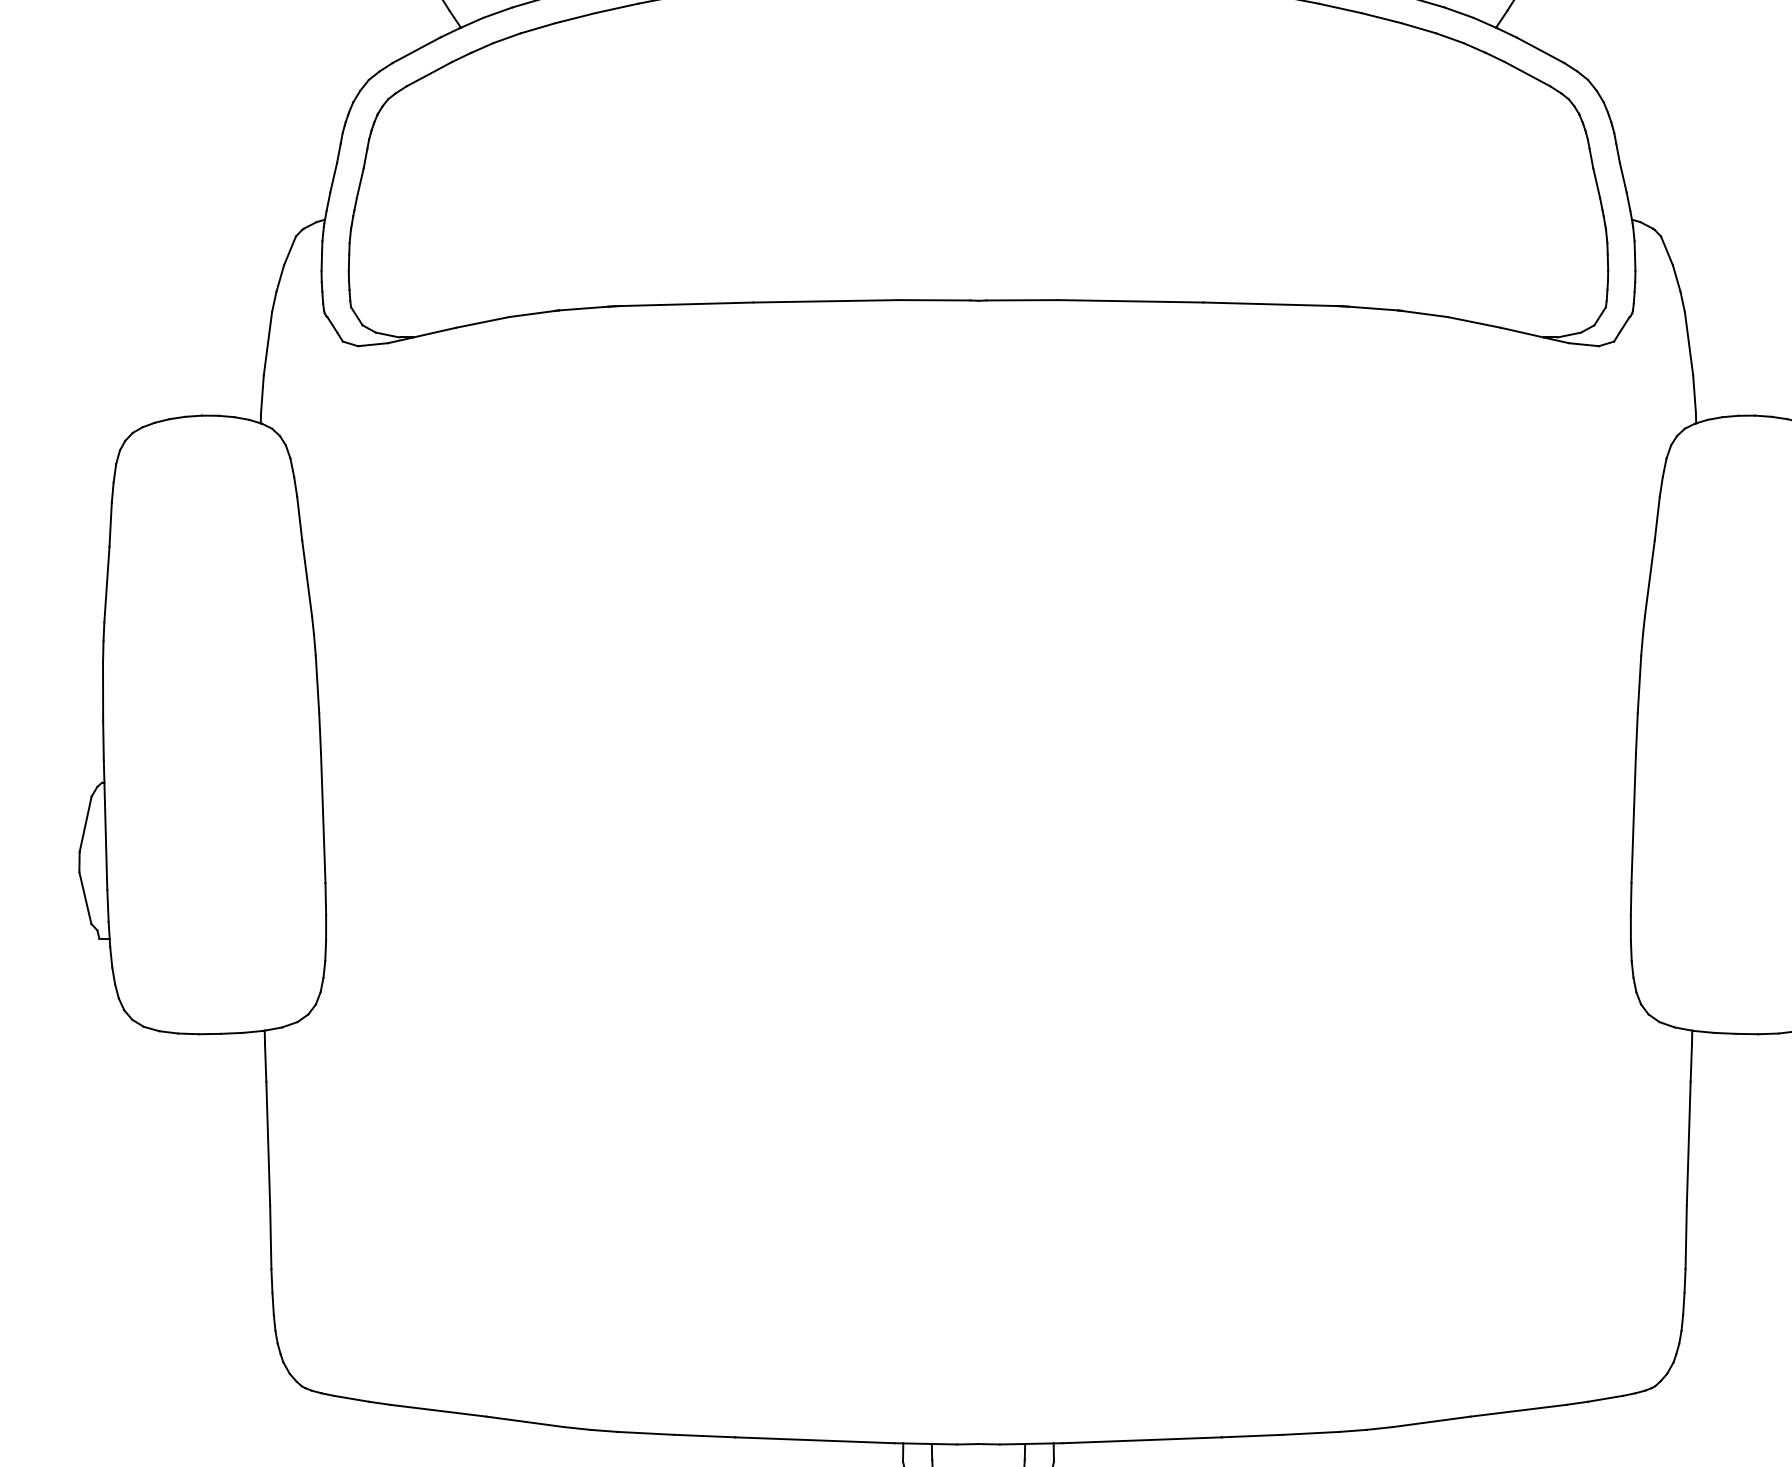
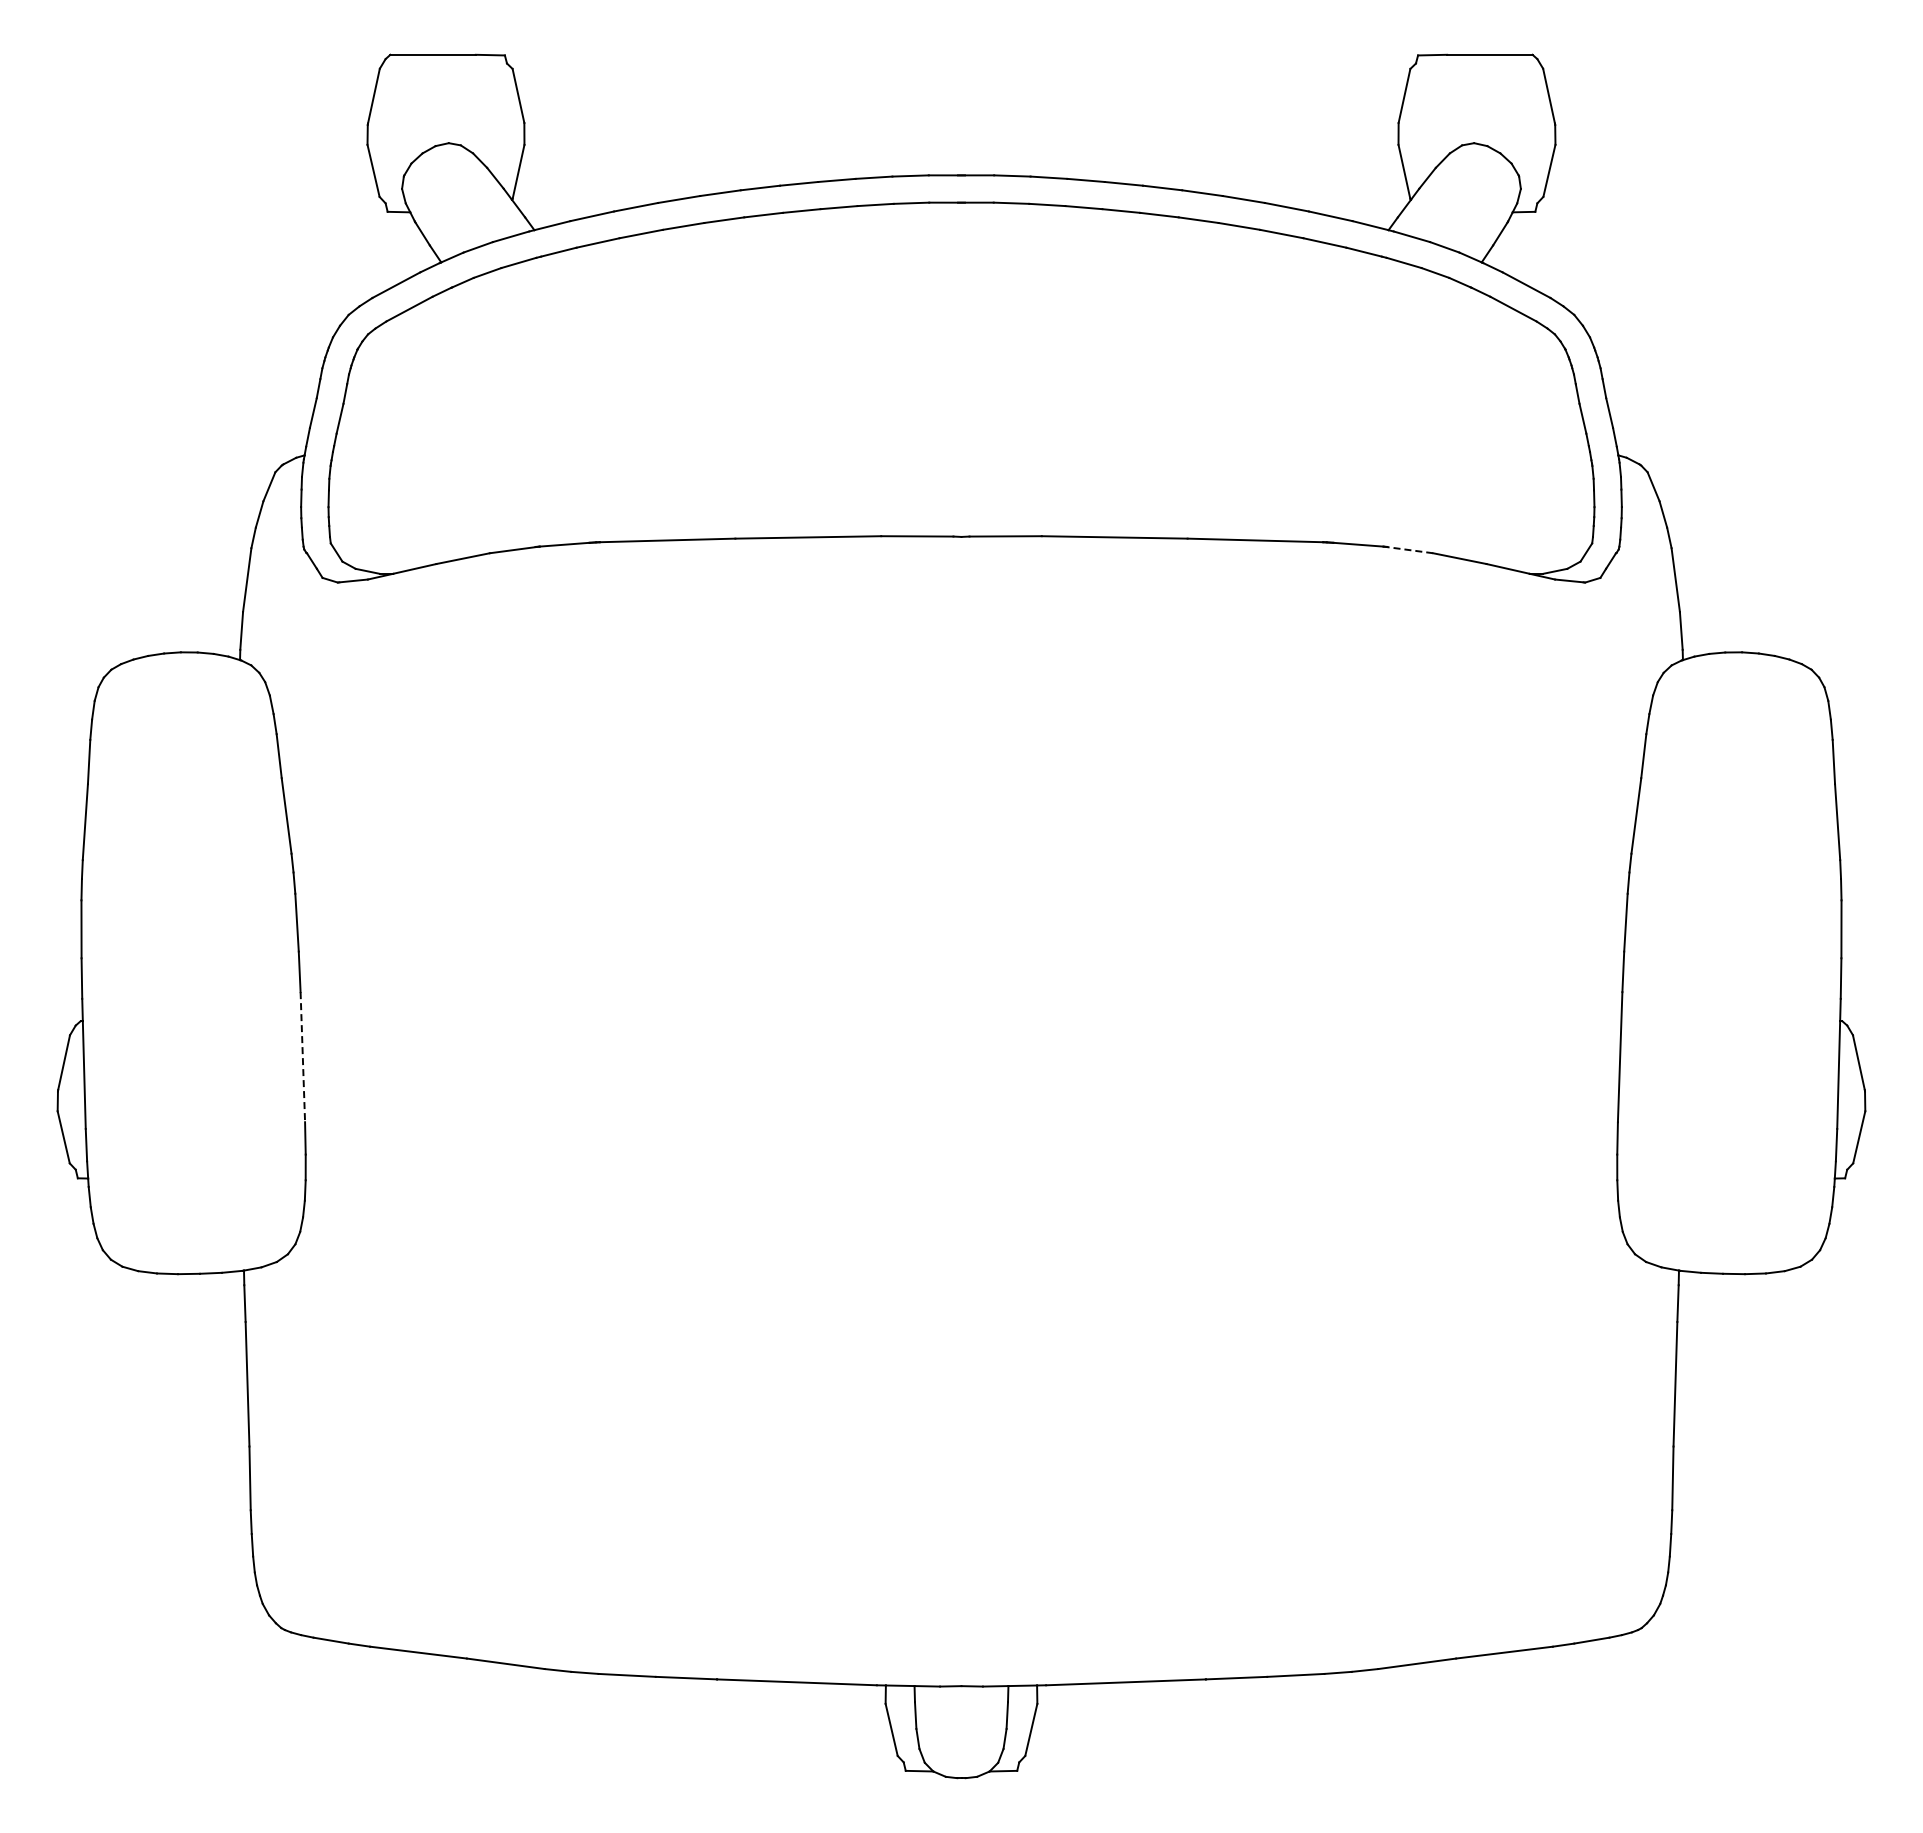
line: (1422, 313) -> (1407, 549), solid -> dashed
line: (322, 818) -> (302, 1057), solid -> dashed

